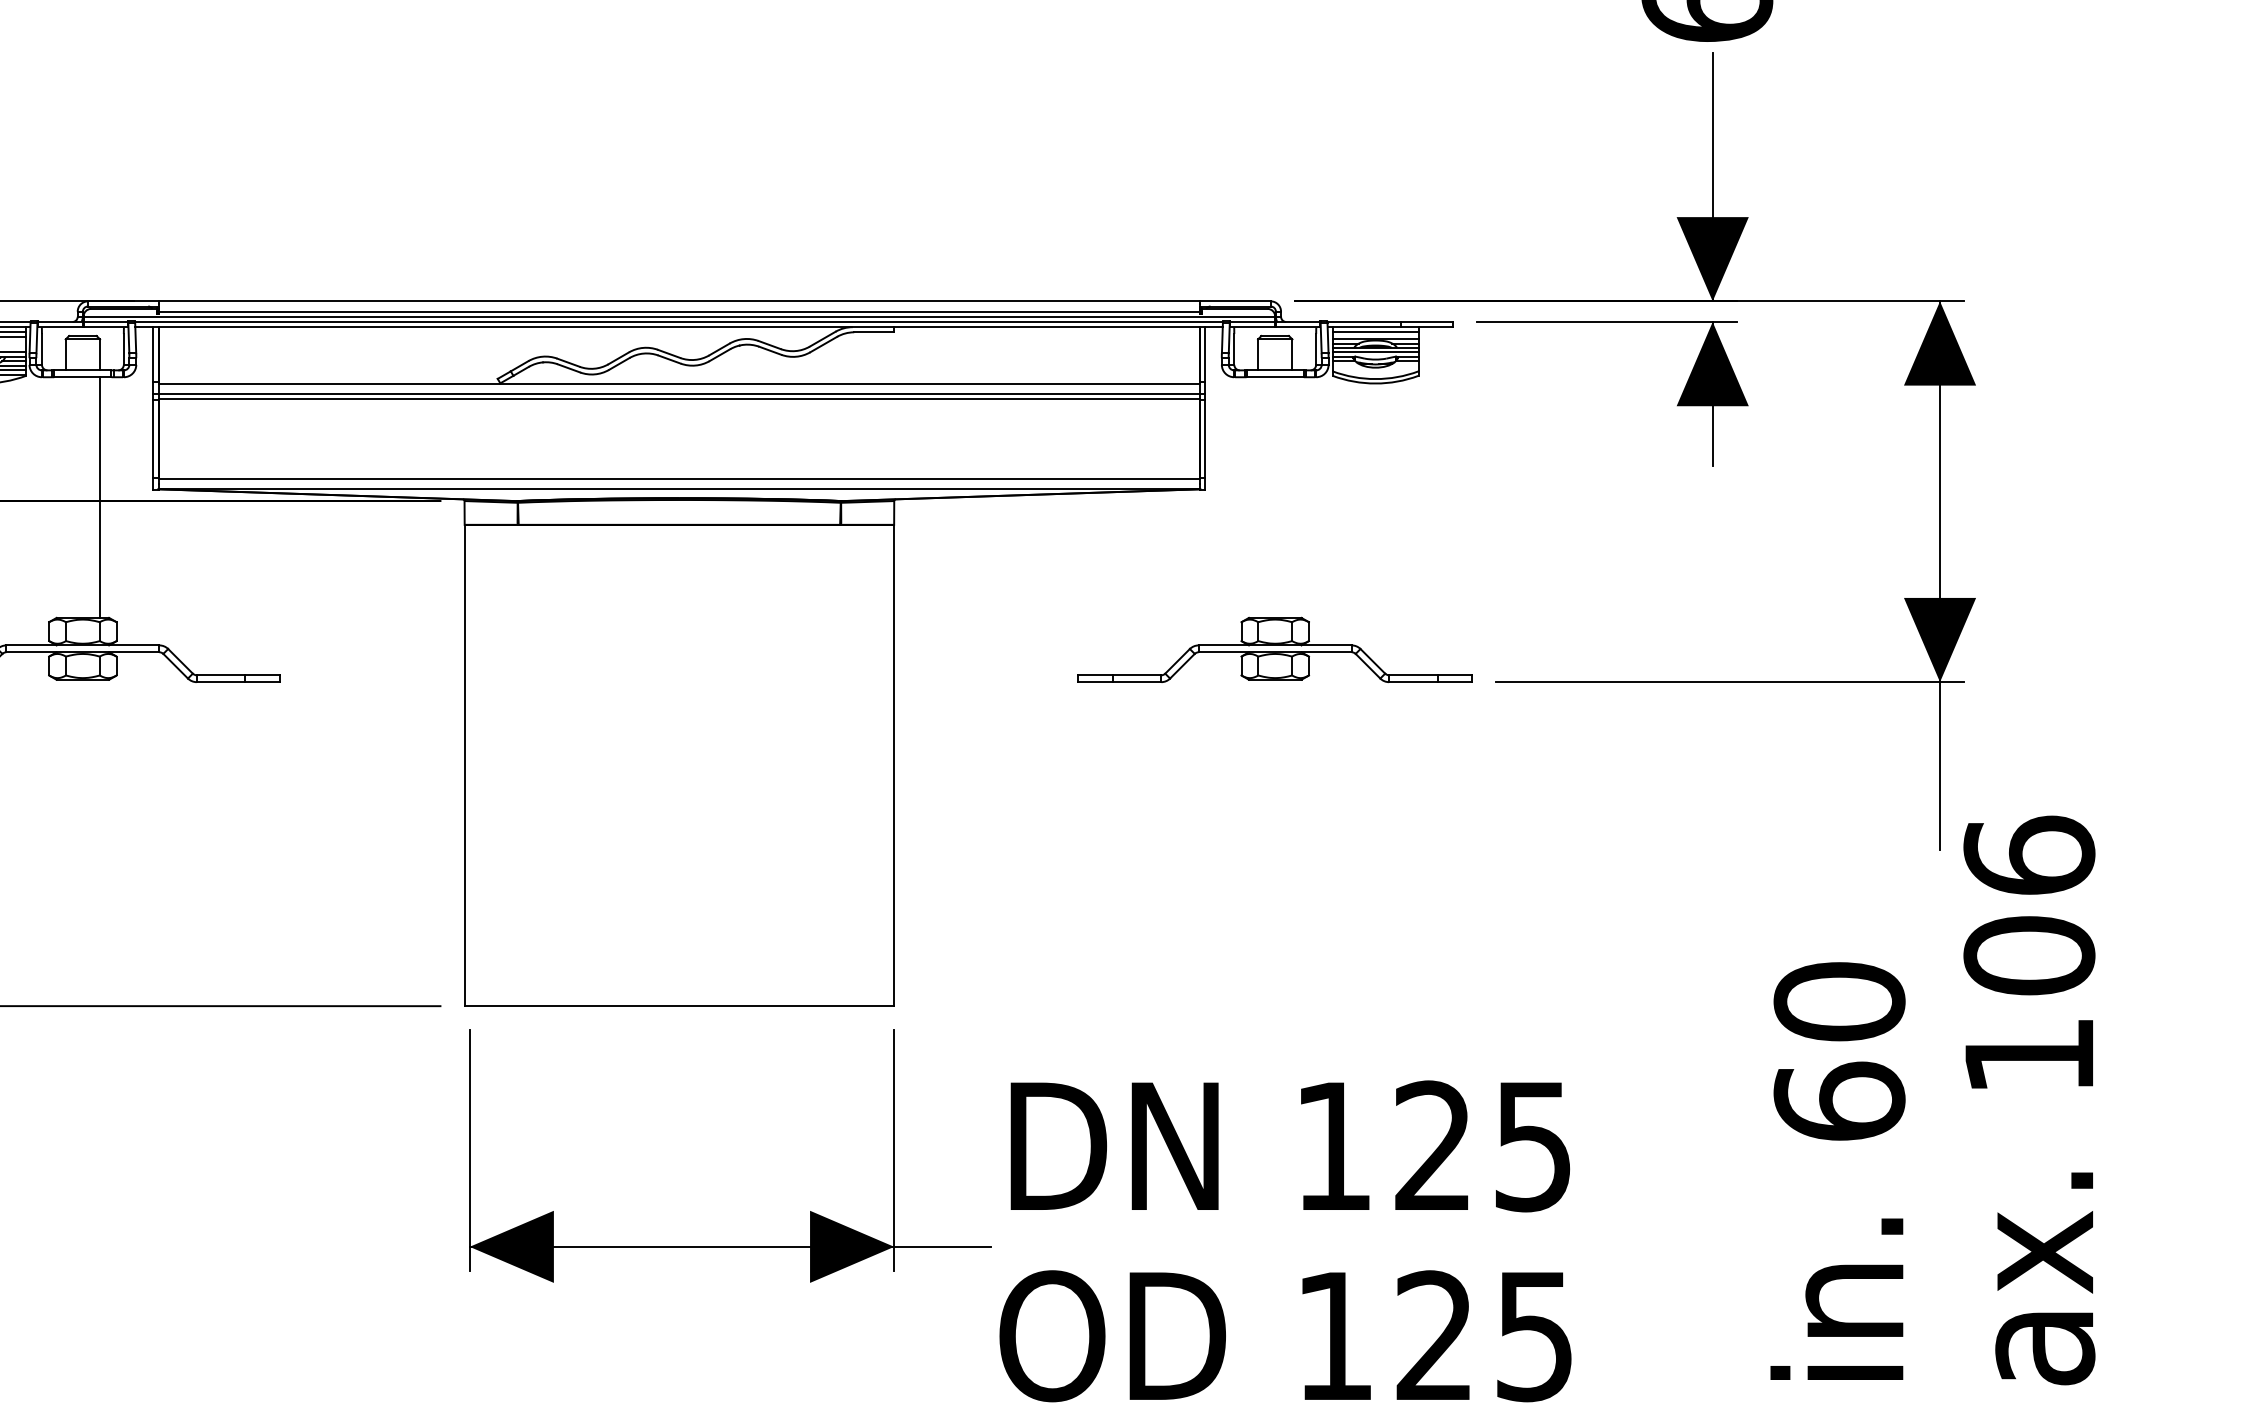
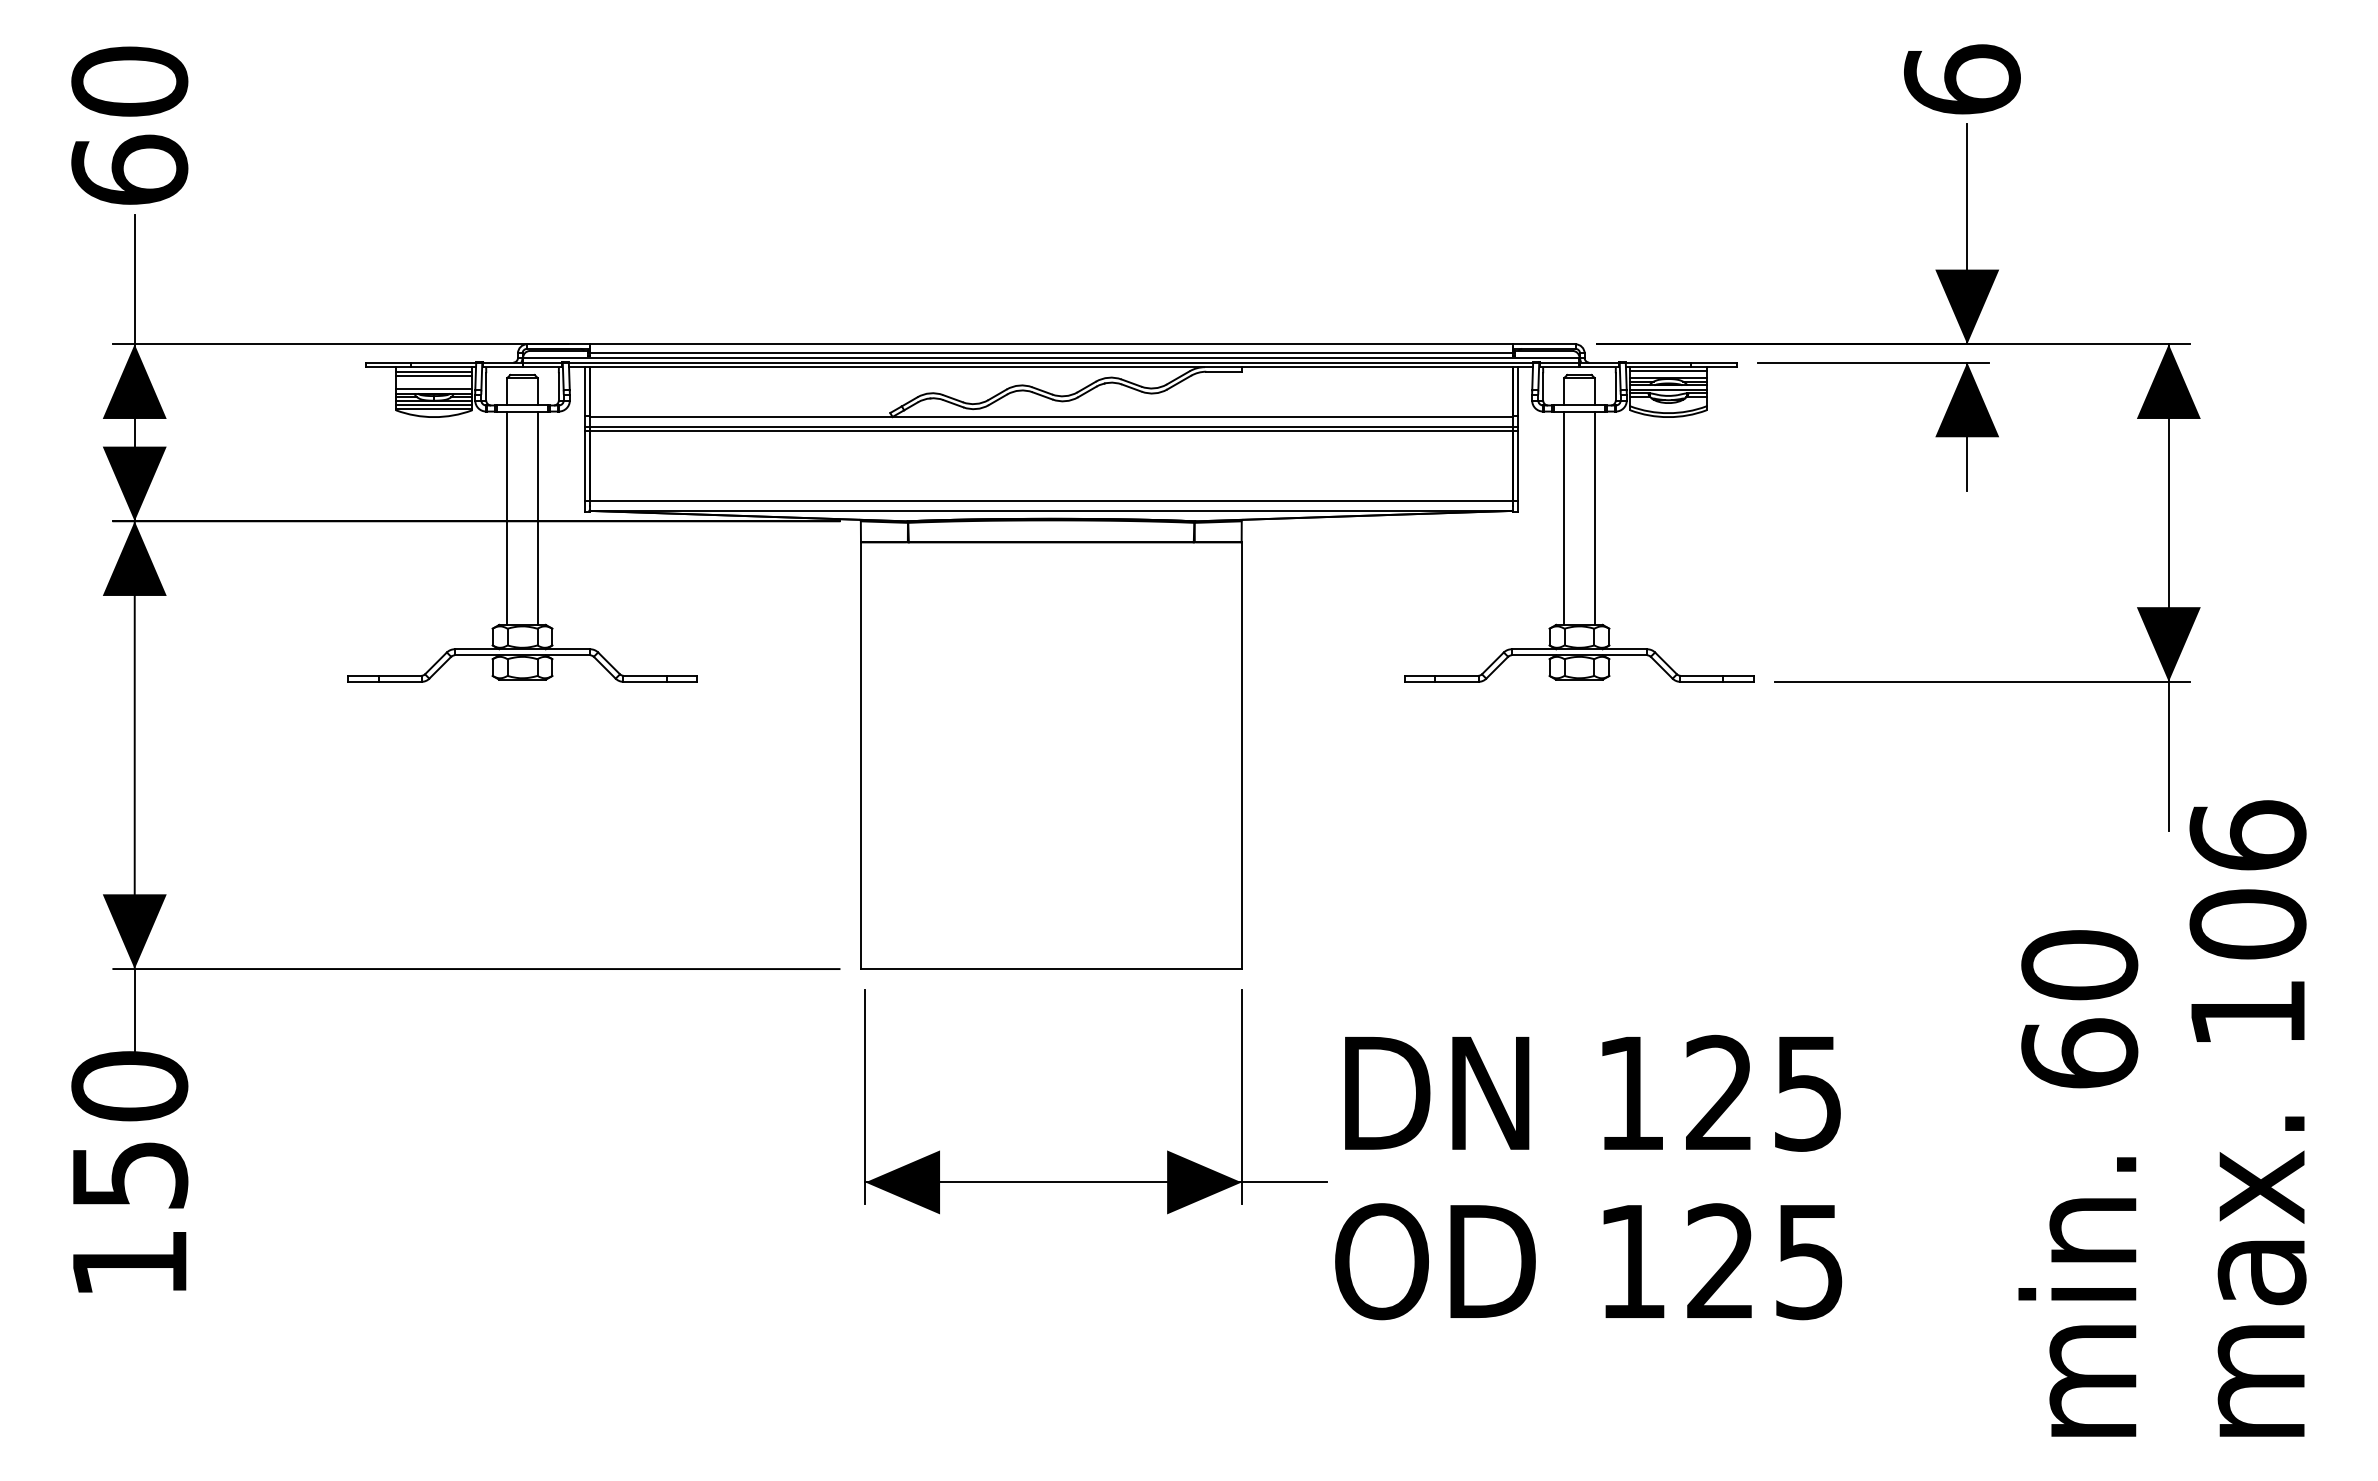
line: (65, 496) -> (507, 517), added
line: (1258, 496) -> (1564, 517), added
line: (1292, 496) -> (1594, 517), added

